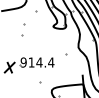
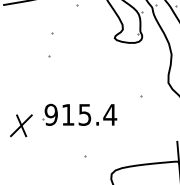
text: (39, 62) -> (85, 114), 914.4 -> 915.4

